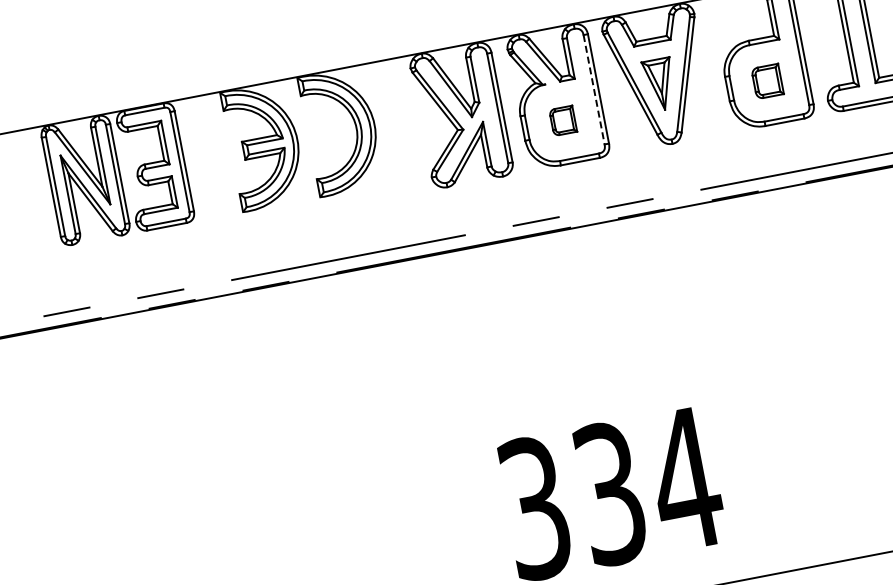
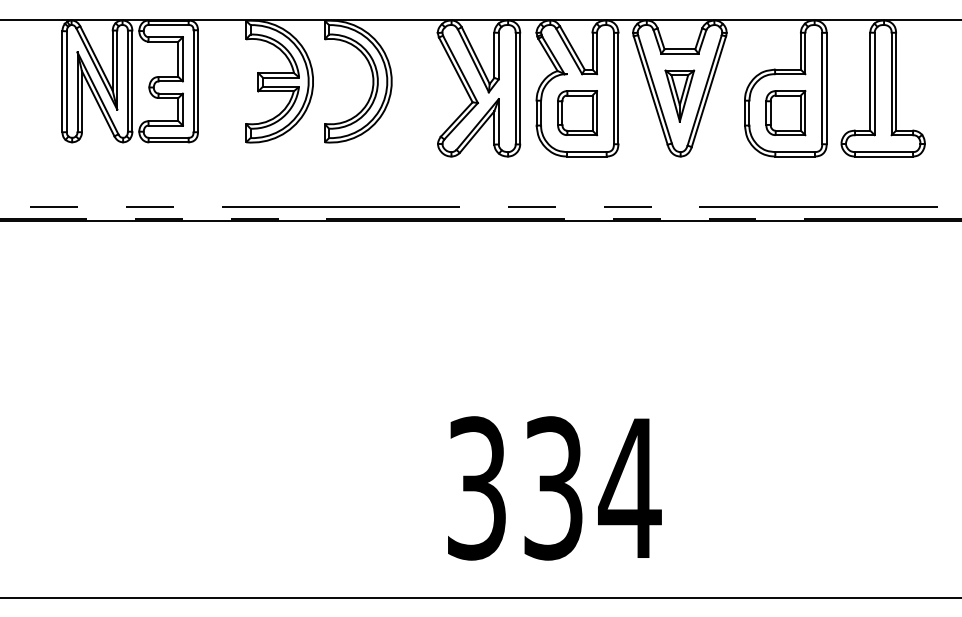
part: (767, 81) -> (785, 113), size x1.43
line: (593, 89) -> (613, 88), dashed -> solid
part: (563, 121) -> (577, 113), size x1.67

